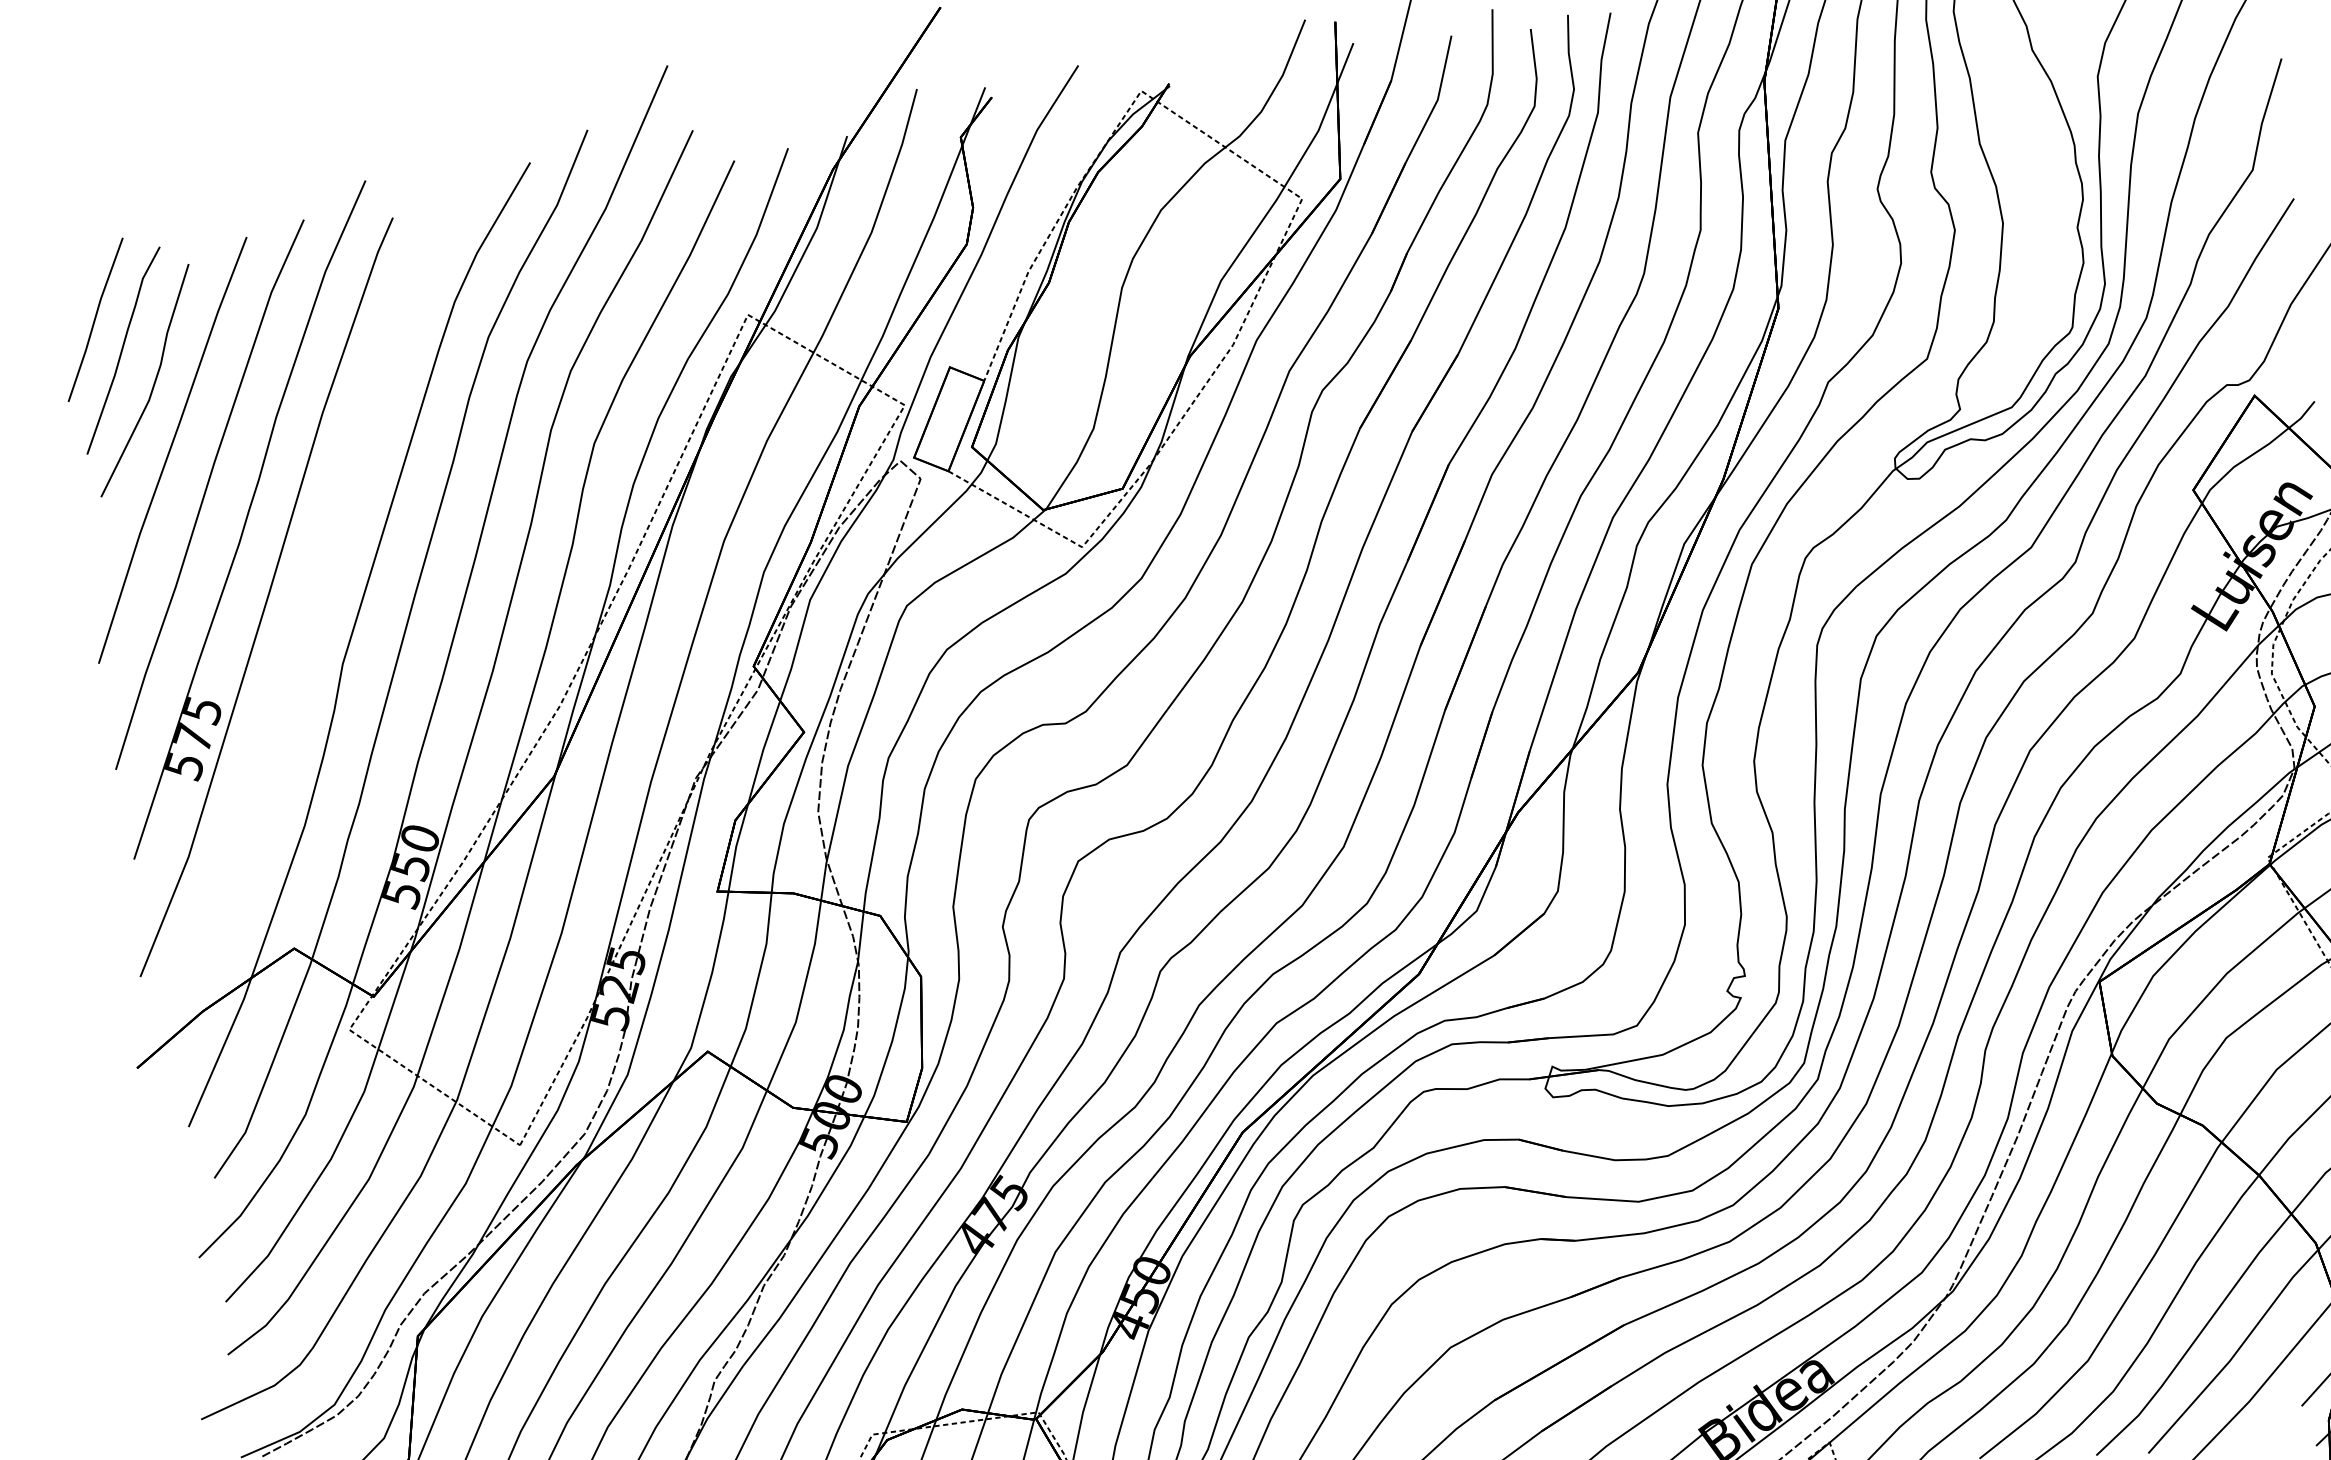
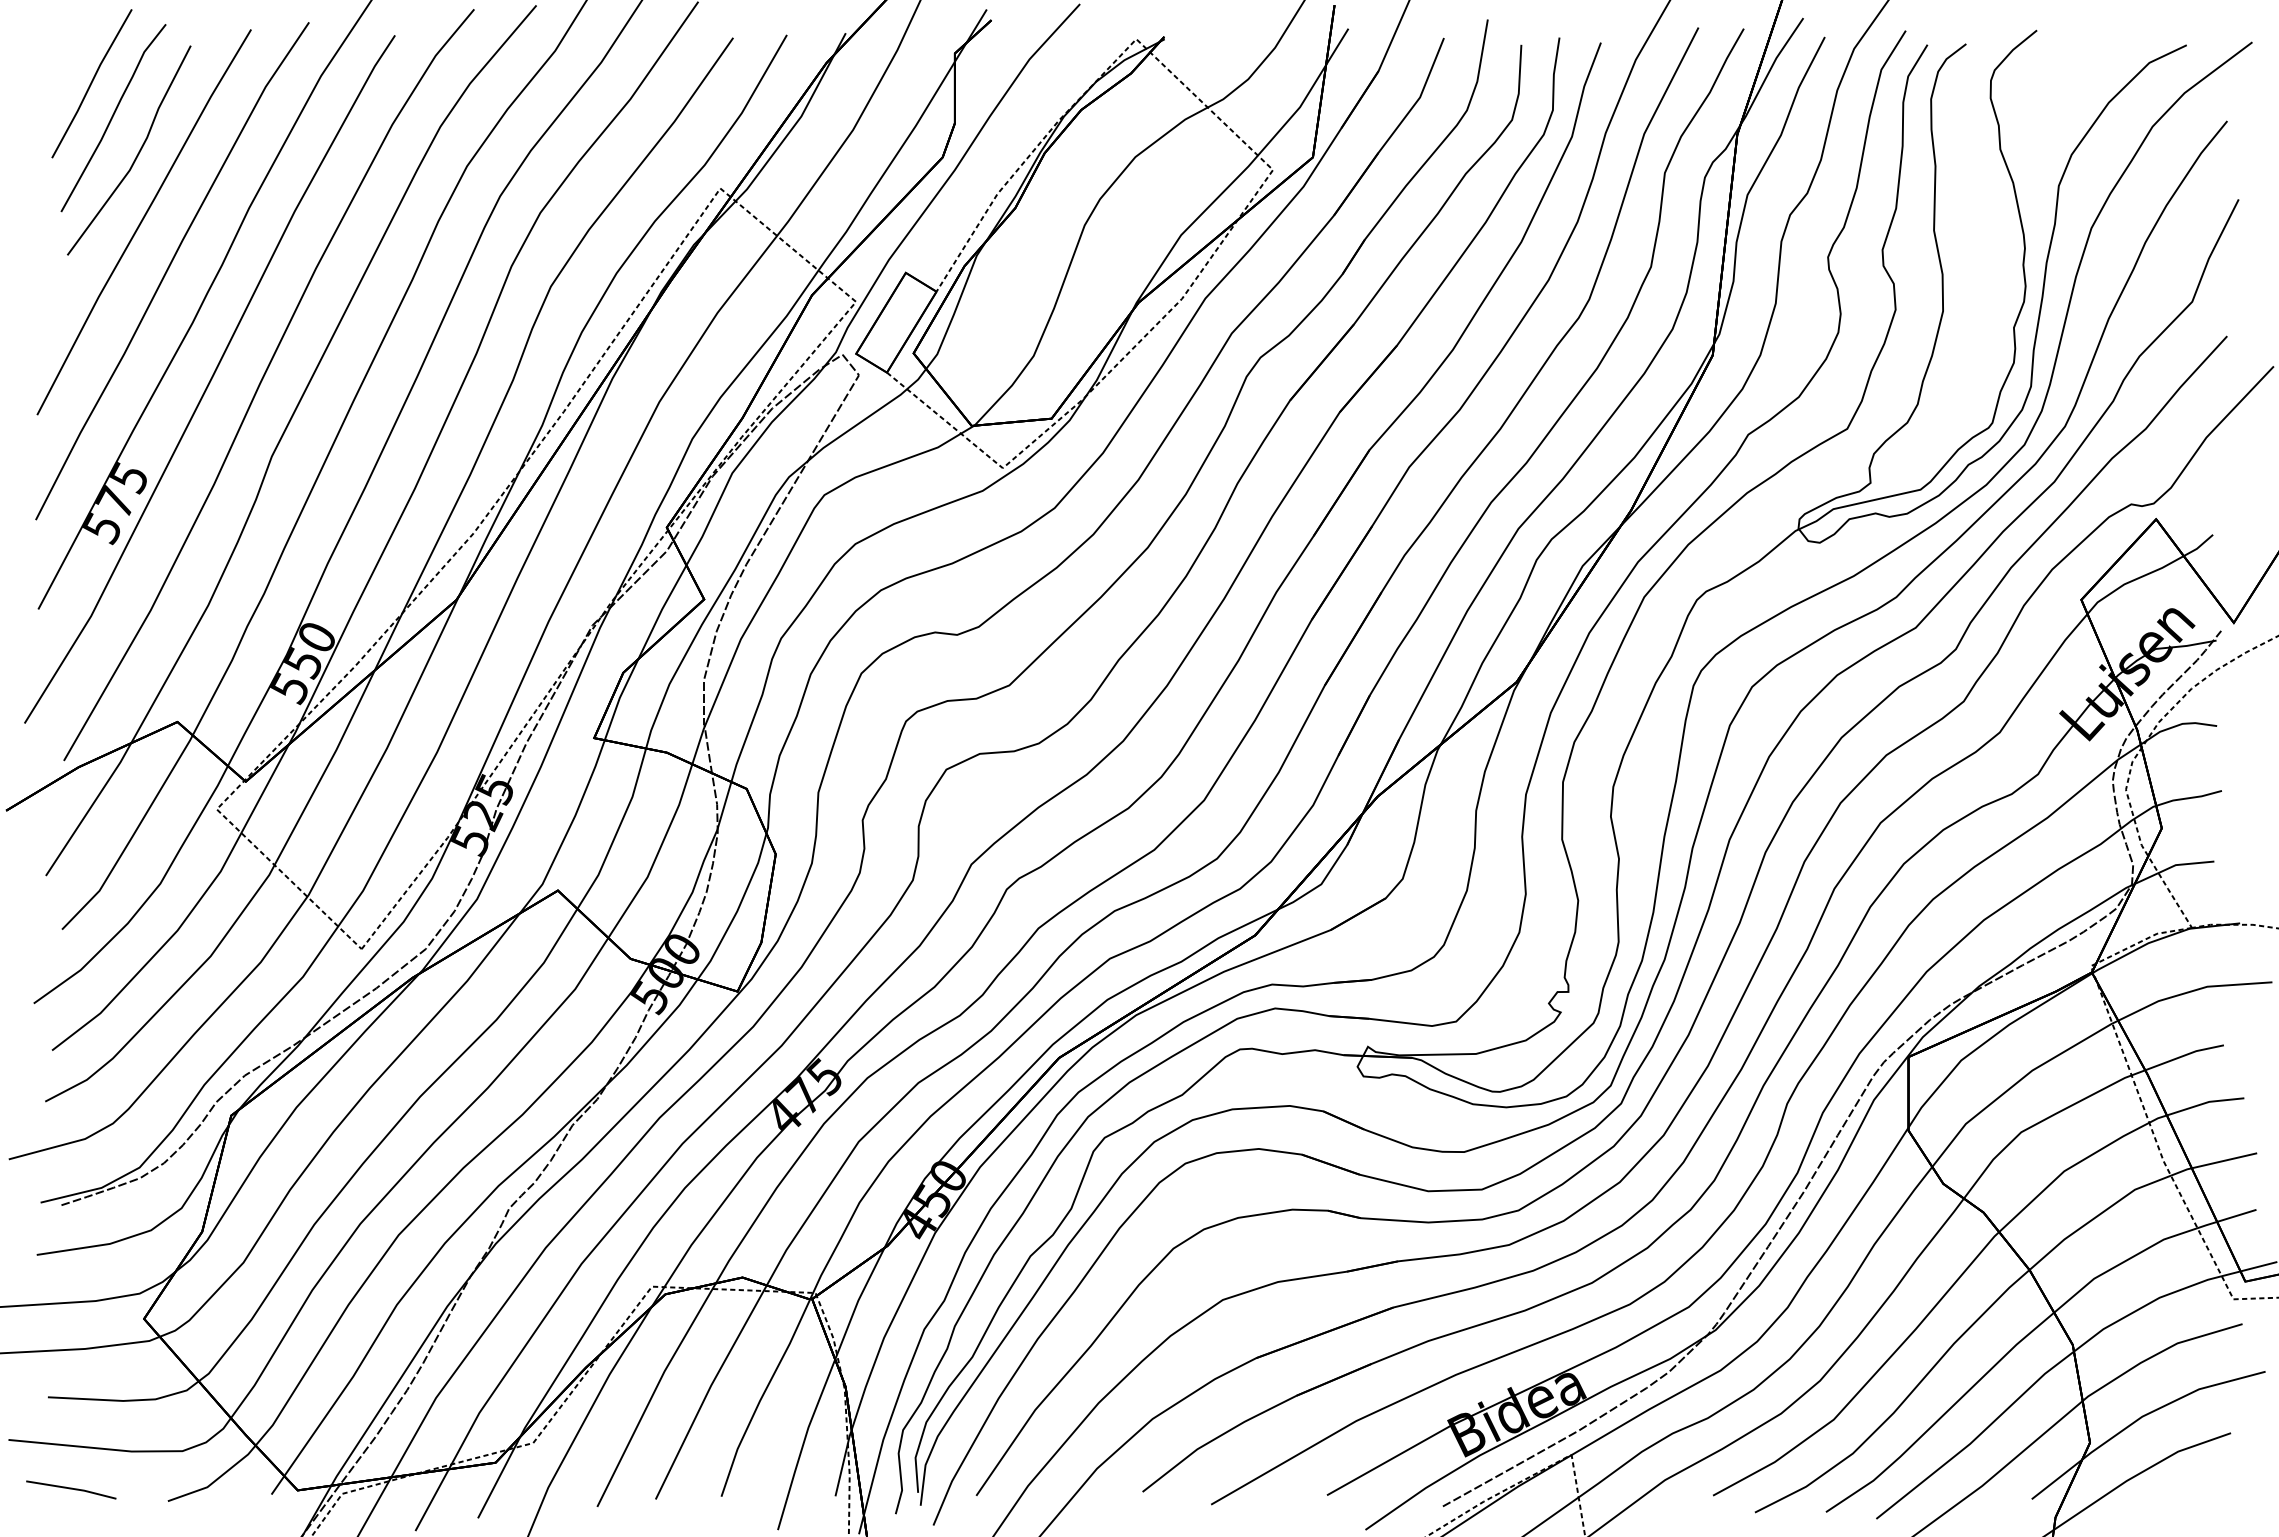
curve: (320, 590) -> (262, 381), added

